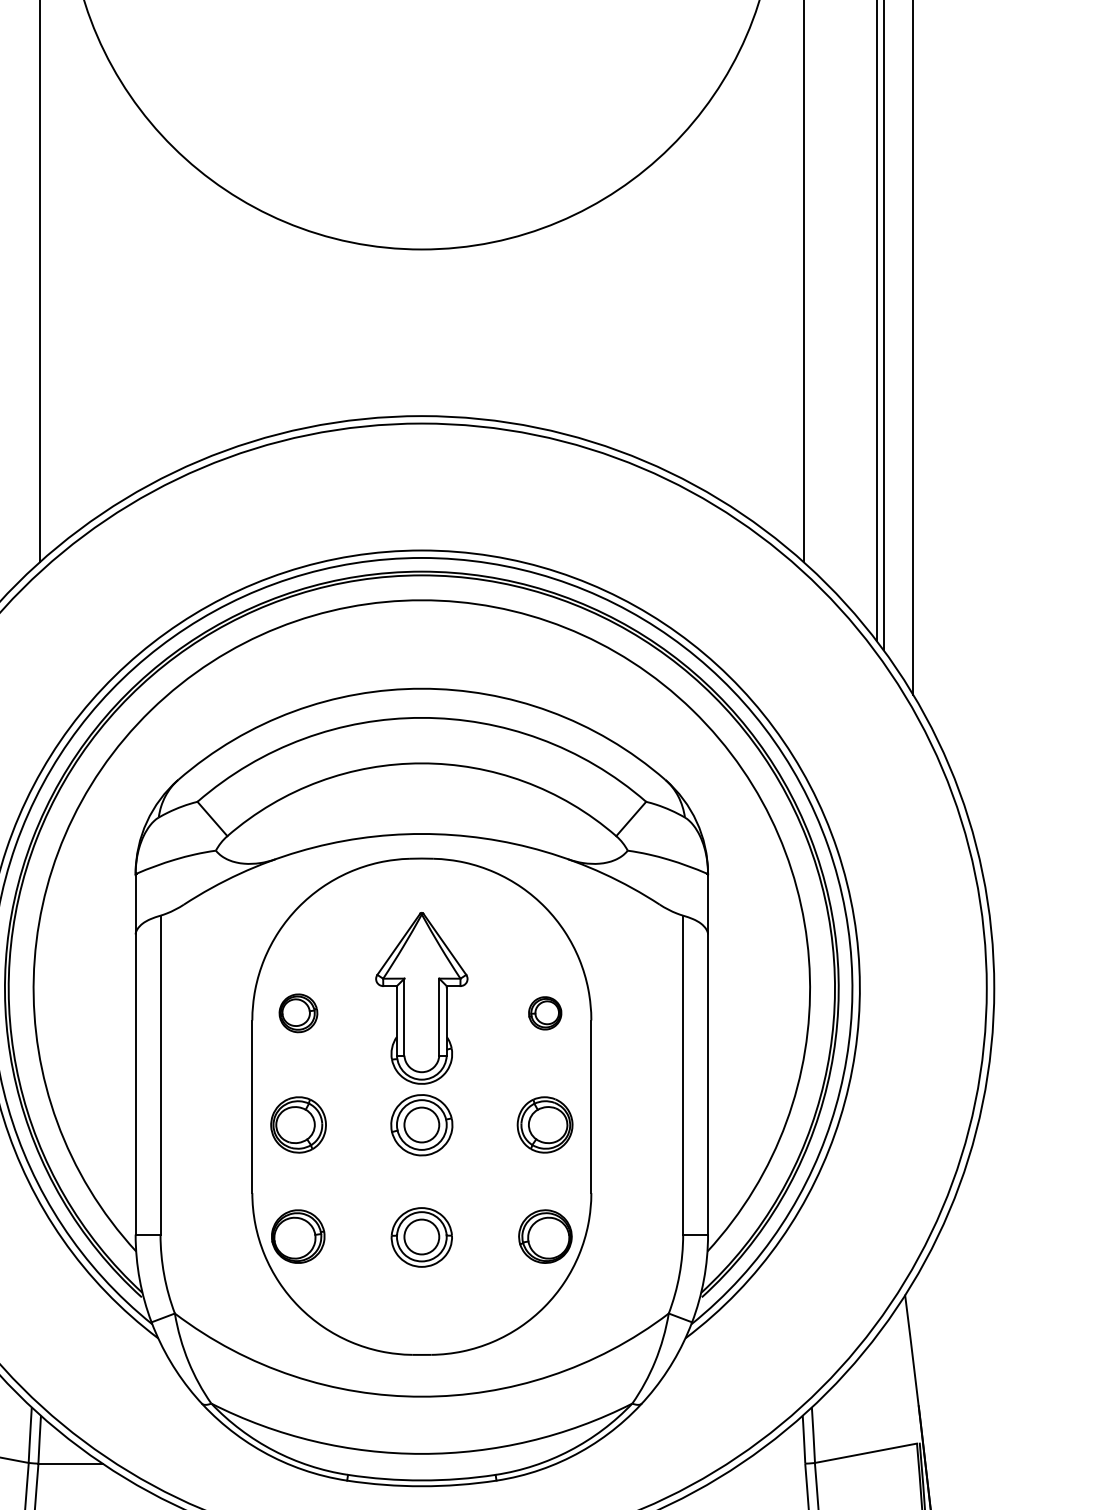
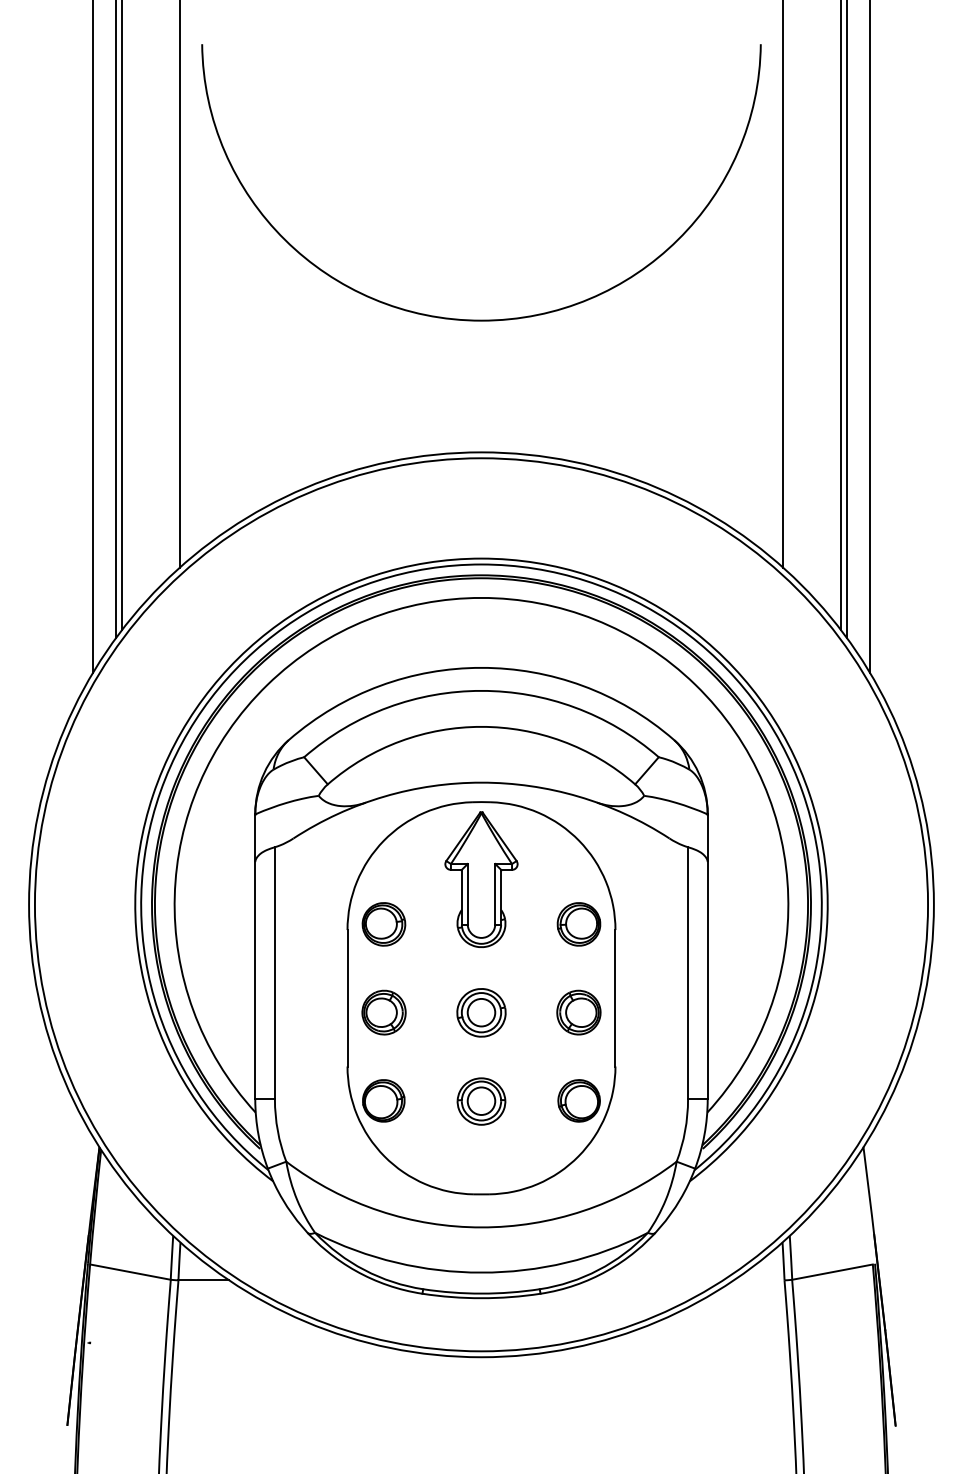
part: (421, 998) -> (481, 879), moved
part: (297, 1013) -> (383, 924), size x1.43
part: (544, 1013) -> (578, 924), size x1.67

